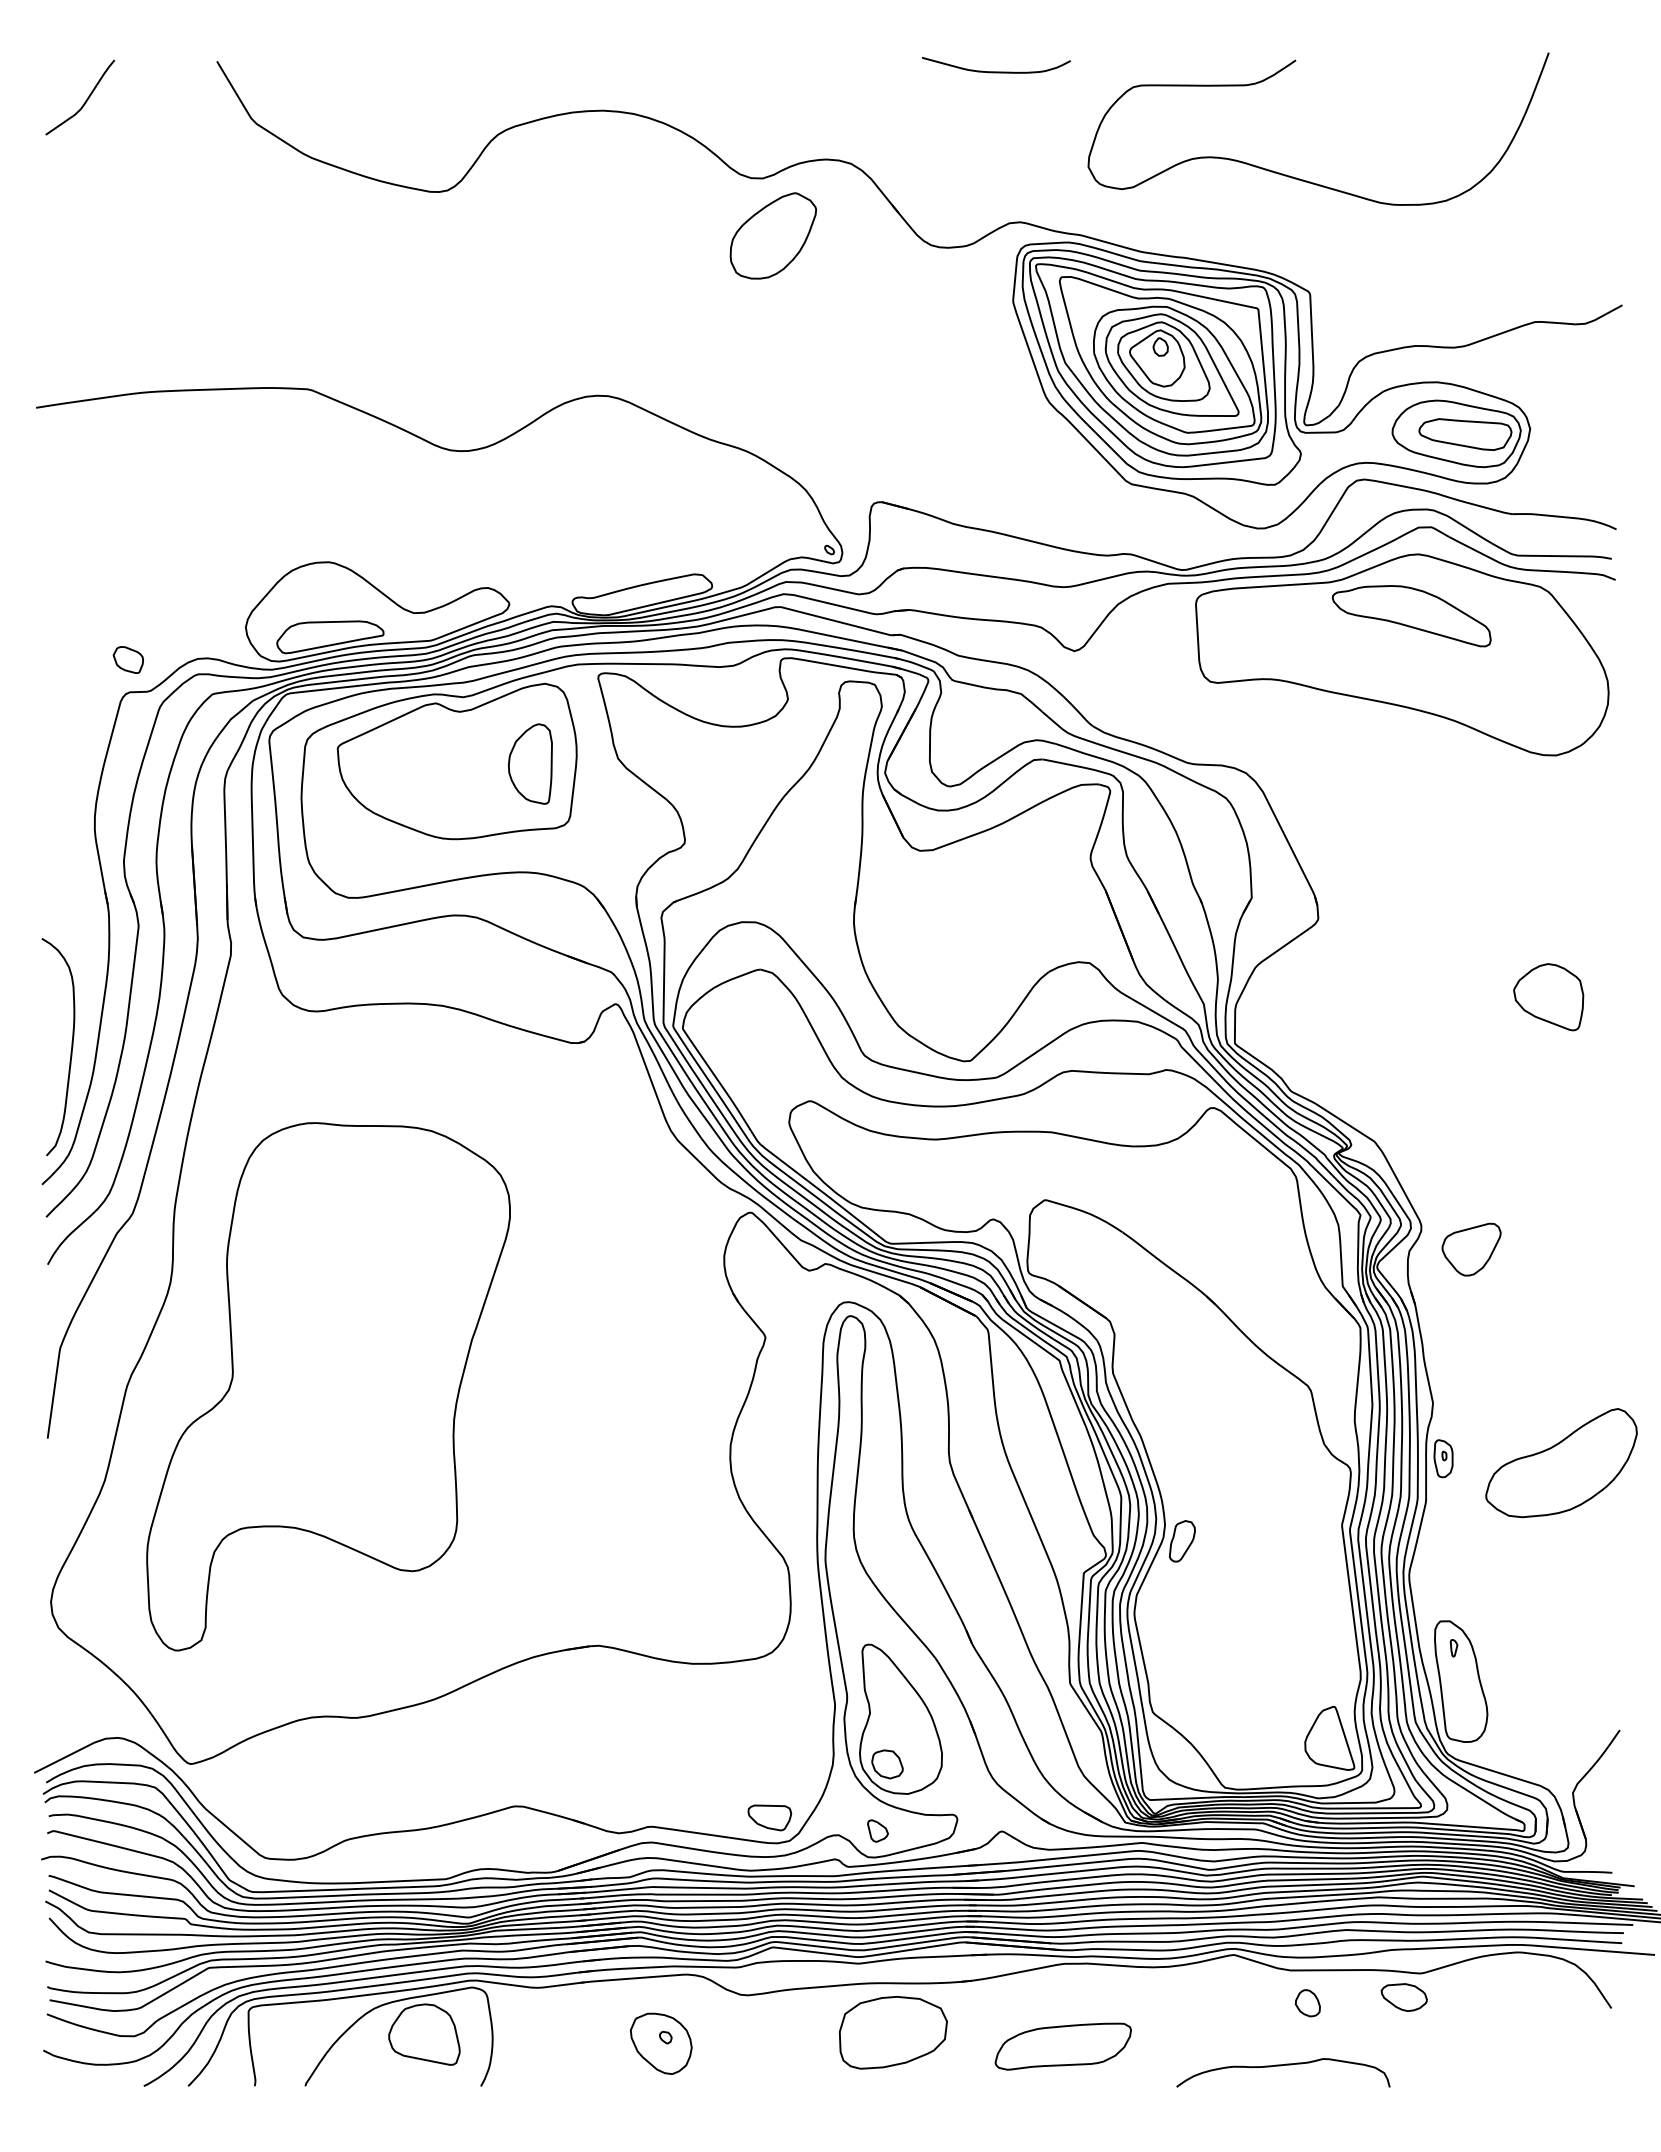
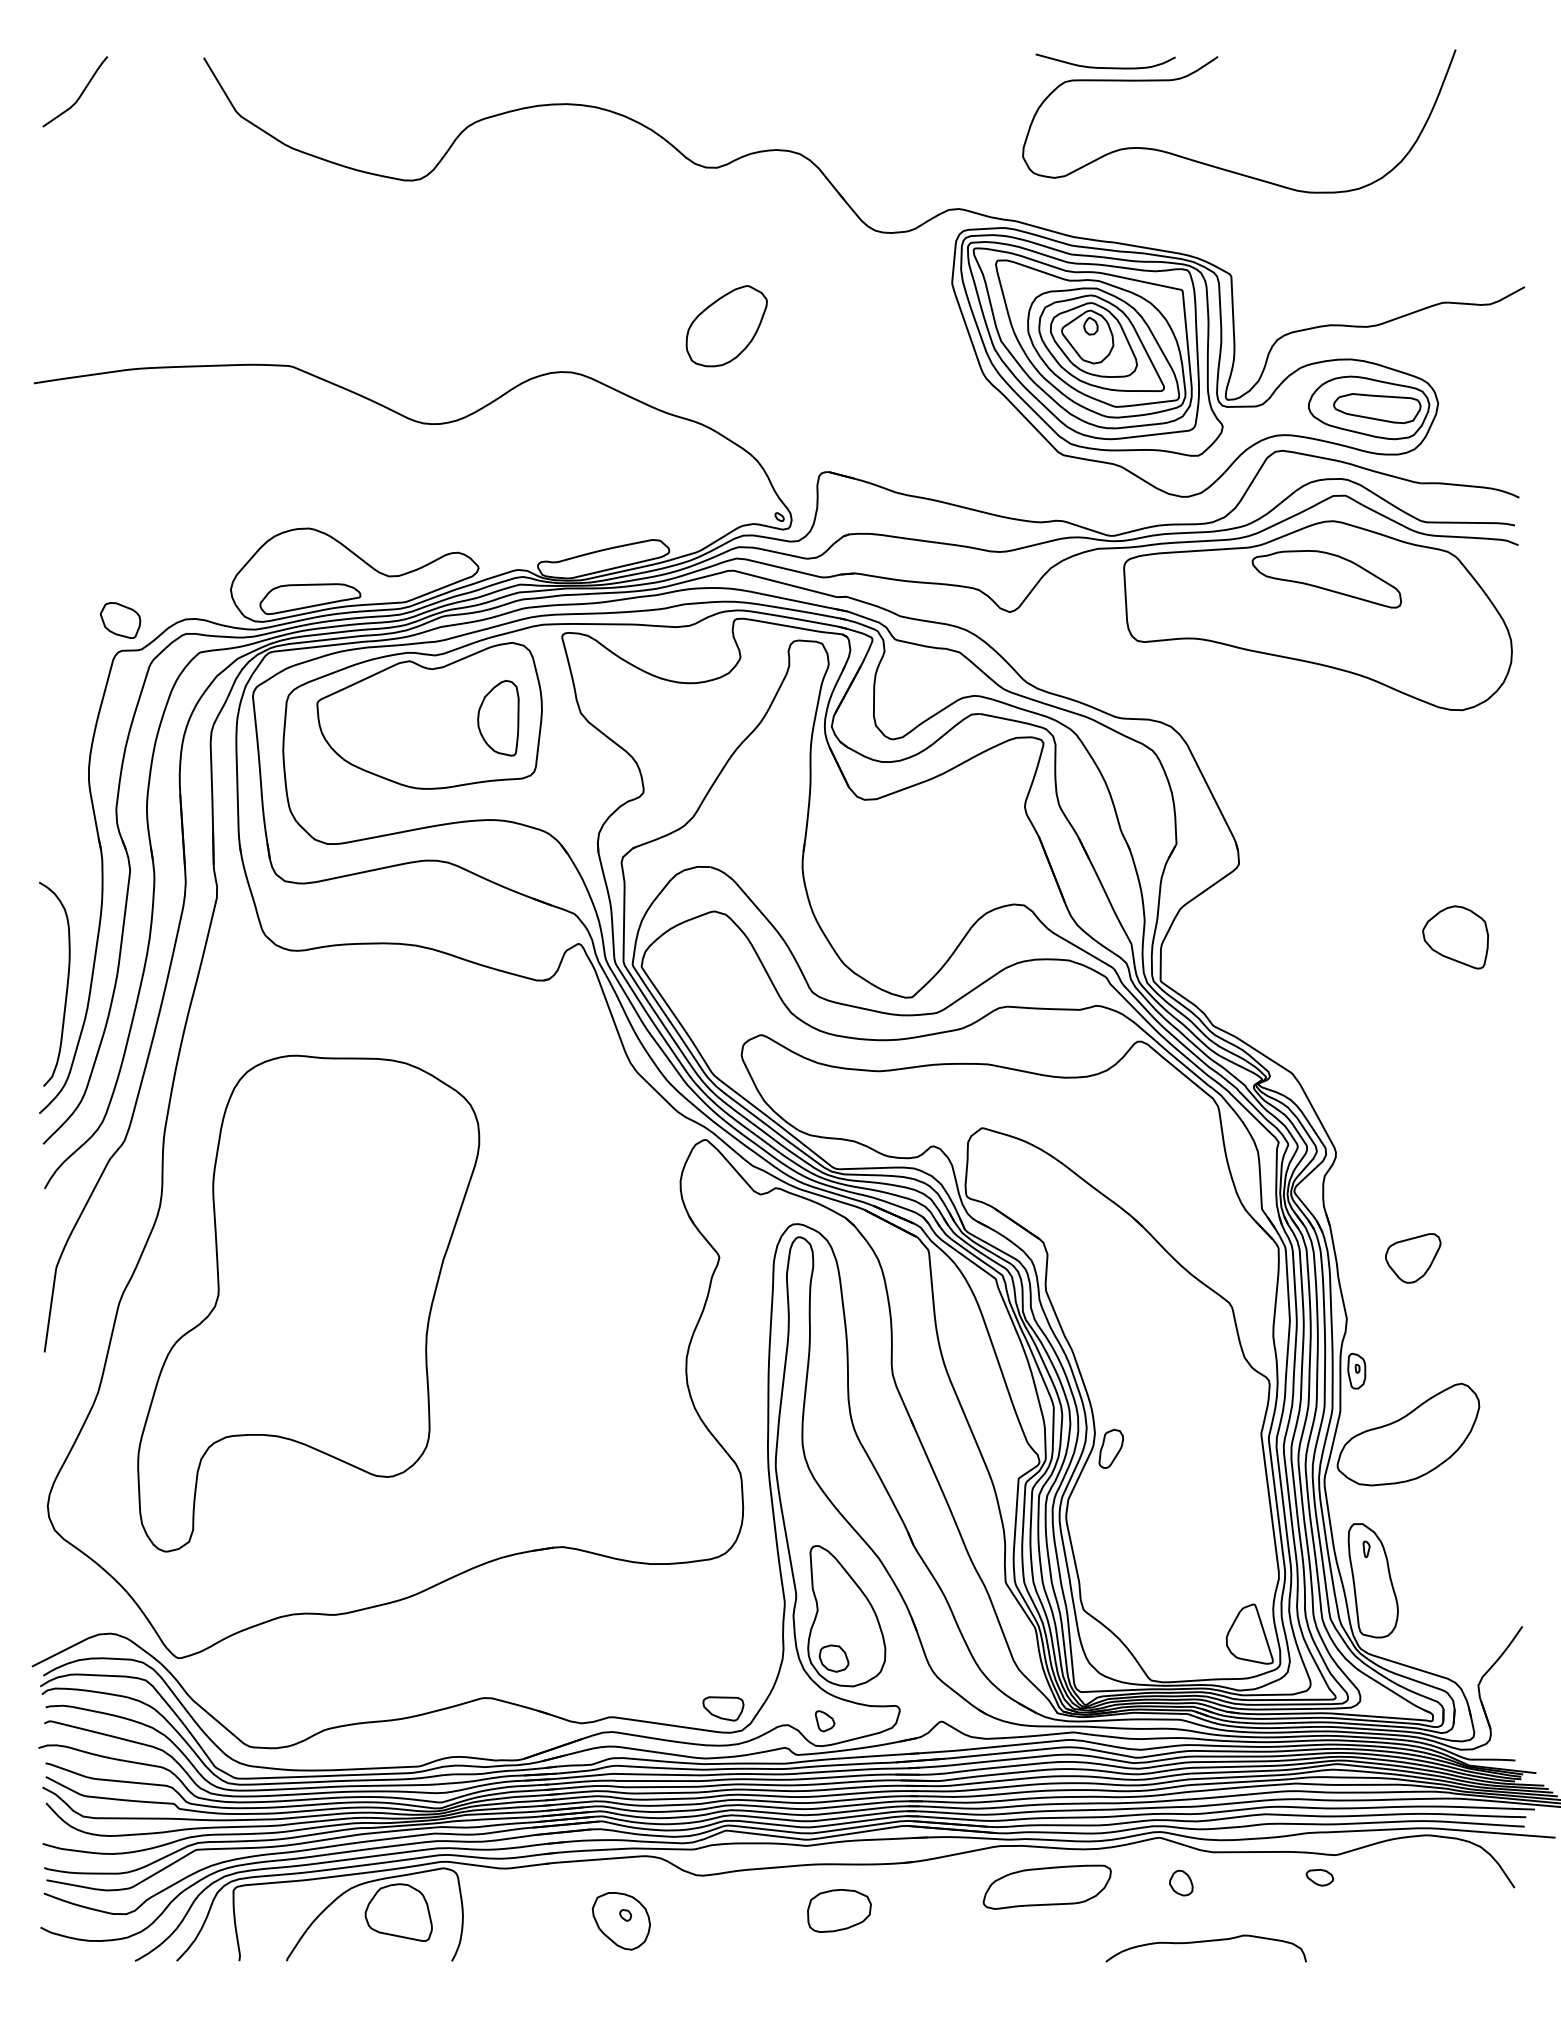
curve: (995, 71) -> (1104, 67), moved
part: (772, 235) -> (725, 325), moved
part: (128, 659) -> (120, 619), size x1.43
part: (1471, 1249) -> (1413, 1258), moved
part: (1561, 1463) -> (1408, 1434), moved
part: (1404, 1997) -> (1320, 1877), size x0.62
part: (1307, 2003) -> (1180, 1883), moved
part: (892, 2032) -> (838, 1910), size x0.62
part: (1062, 2046) -> (1046, 1887), moved

